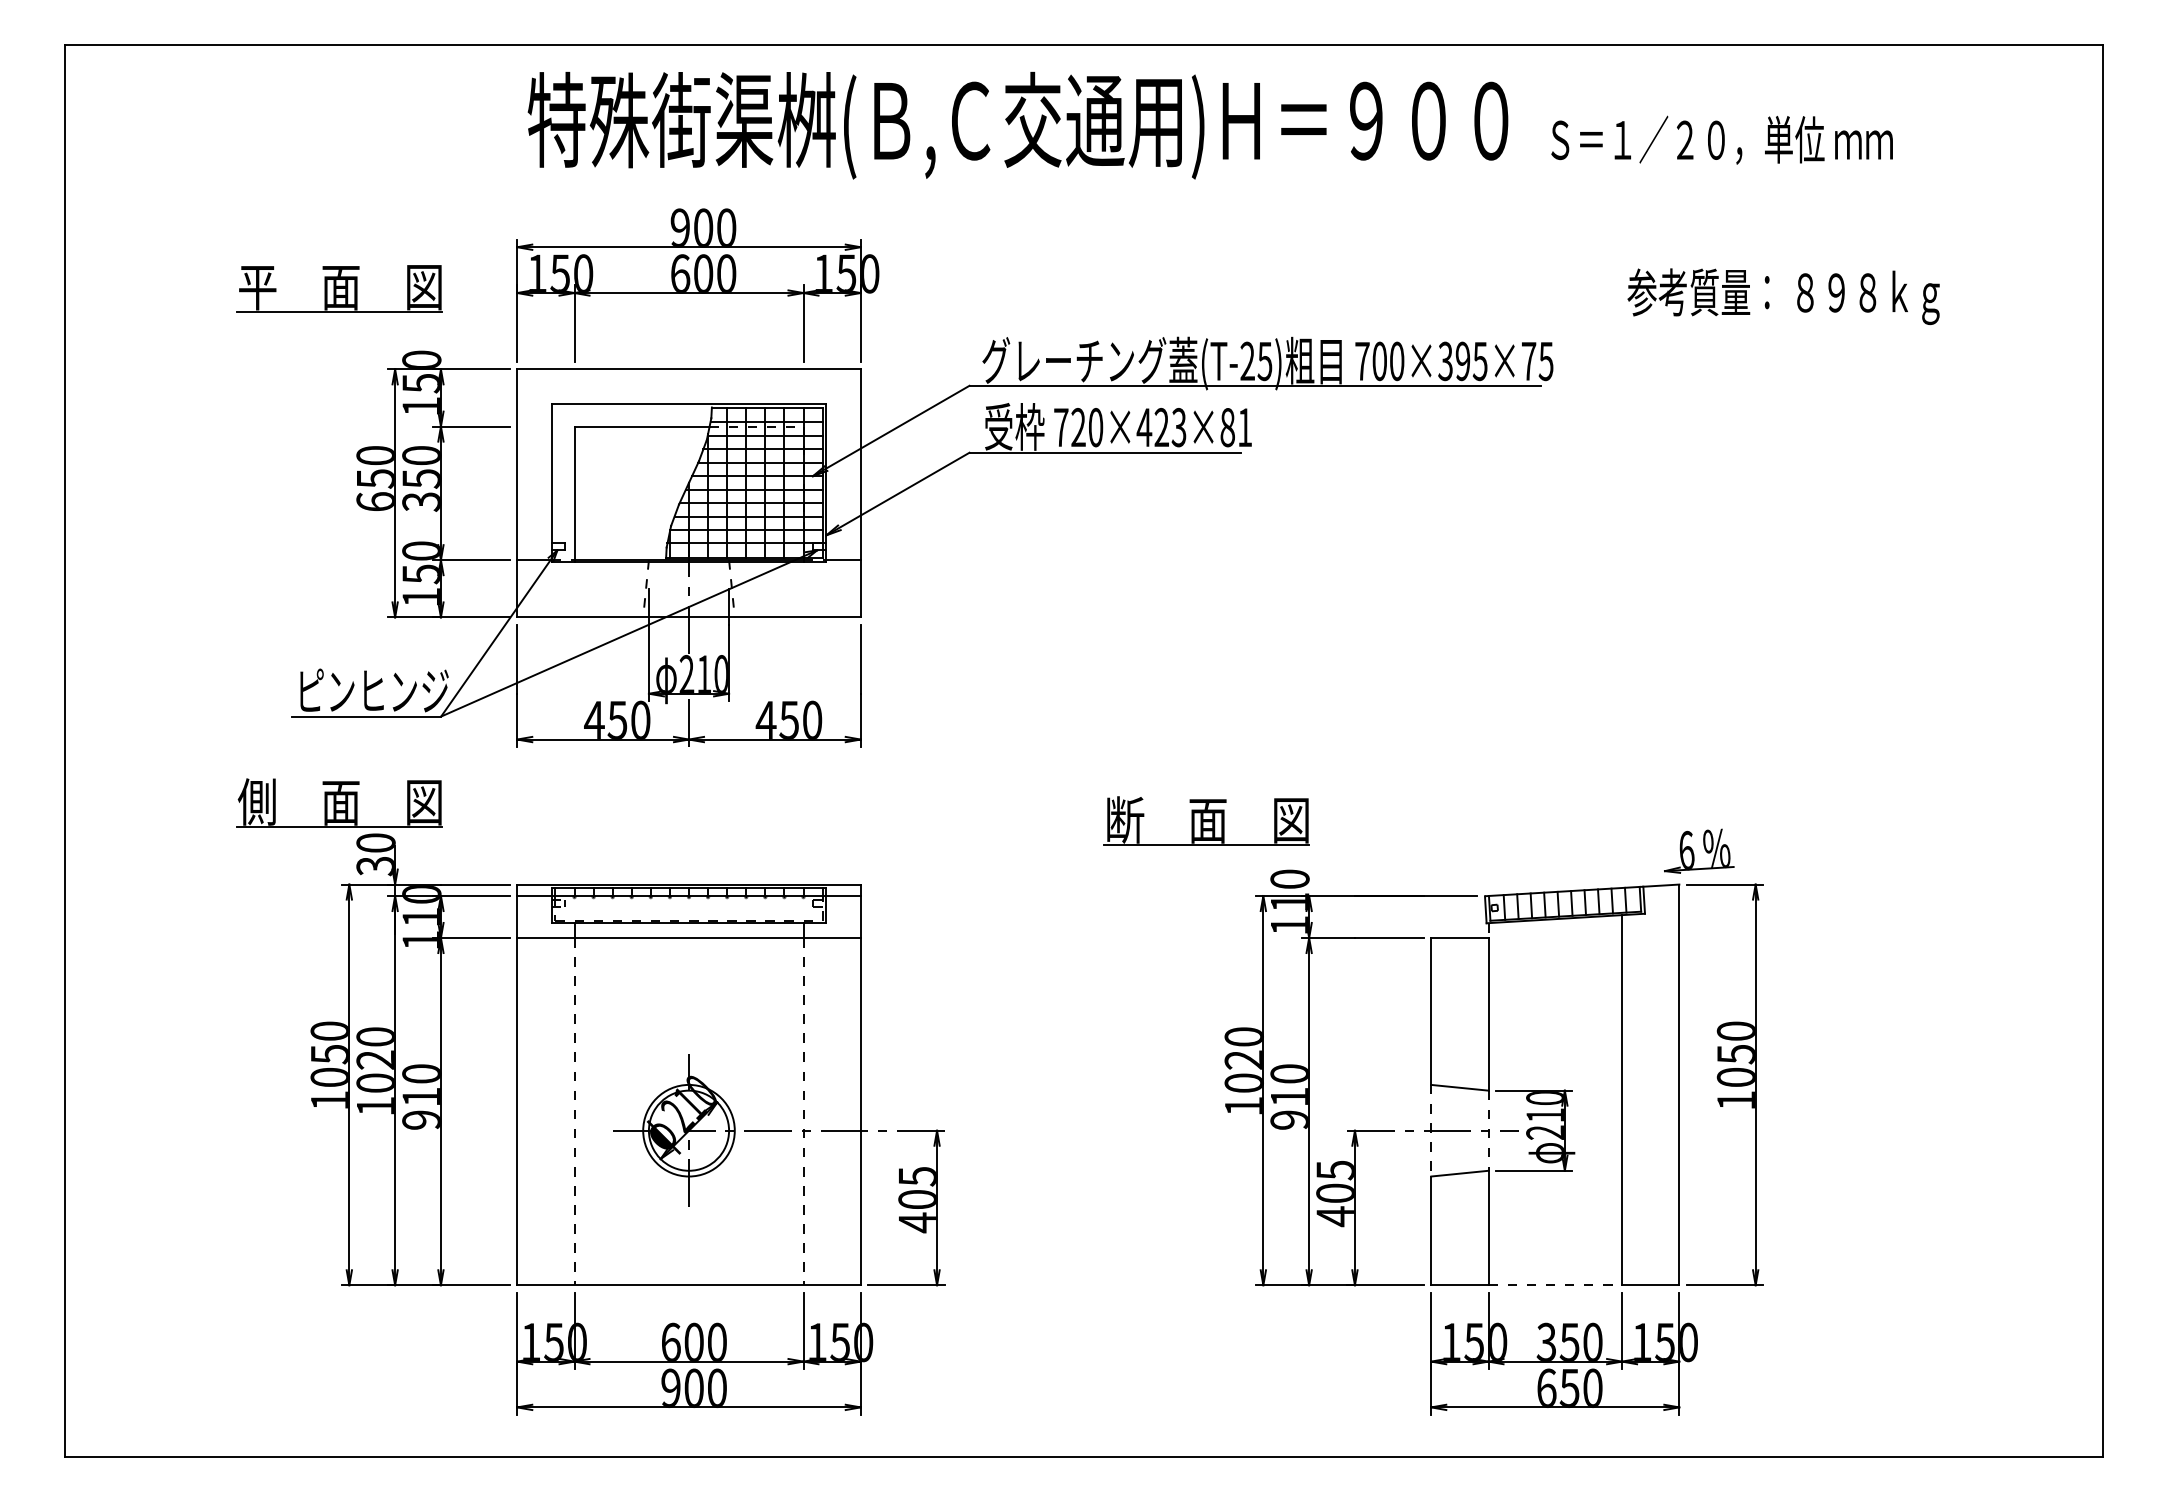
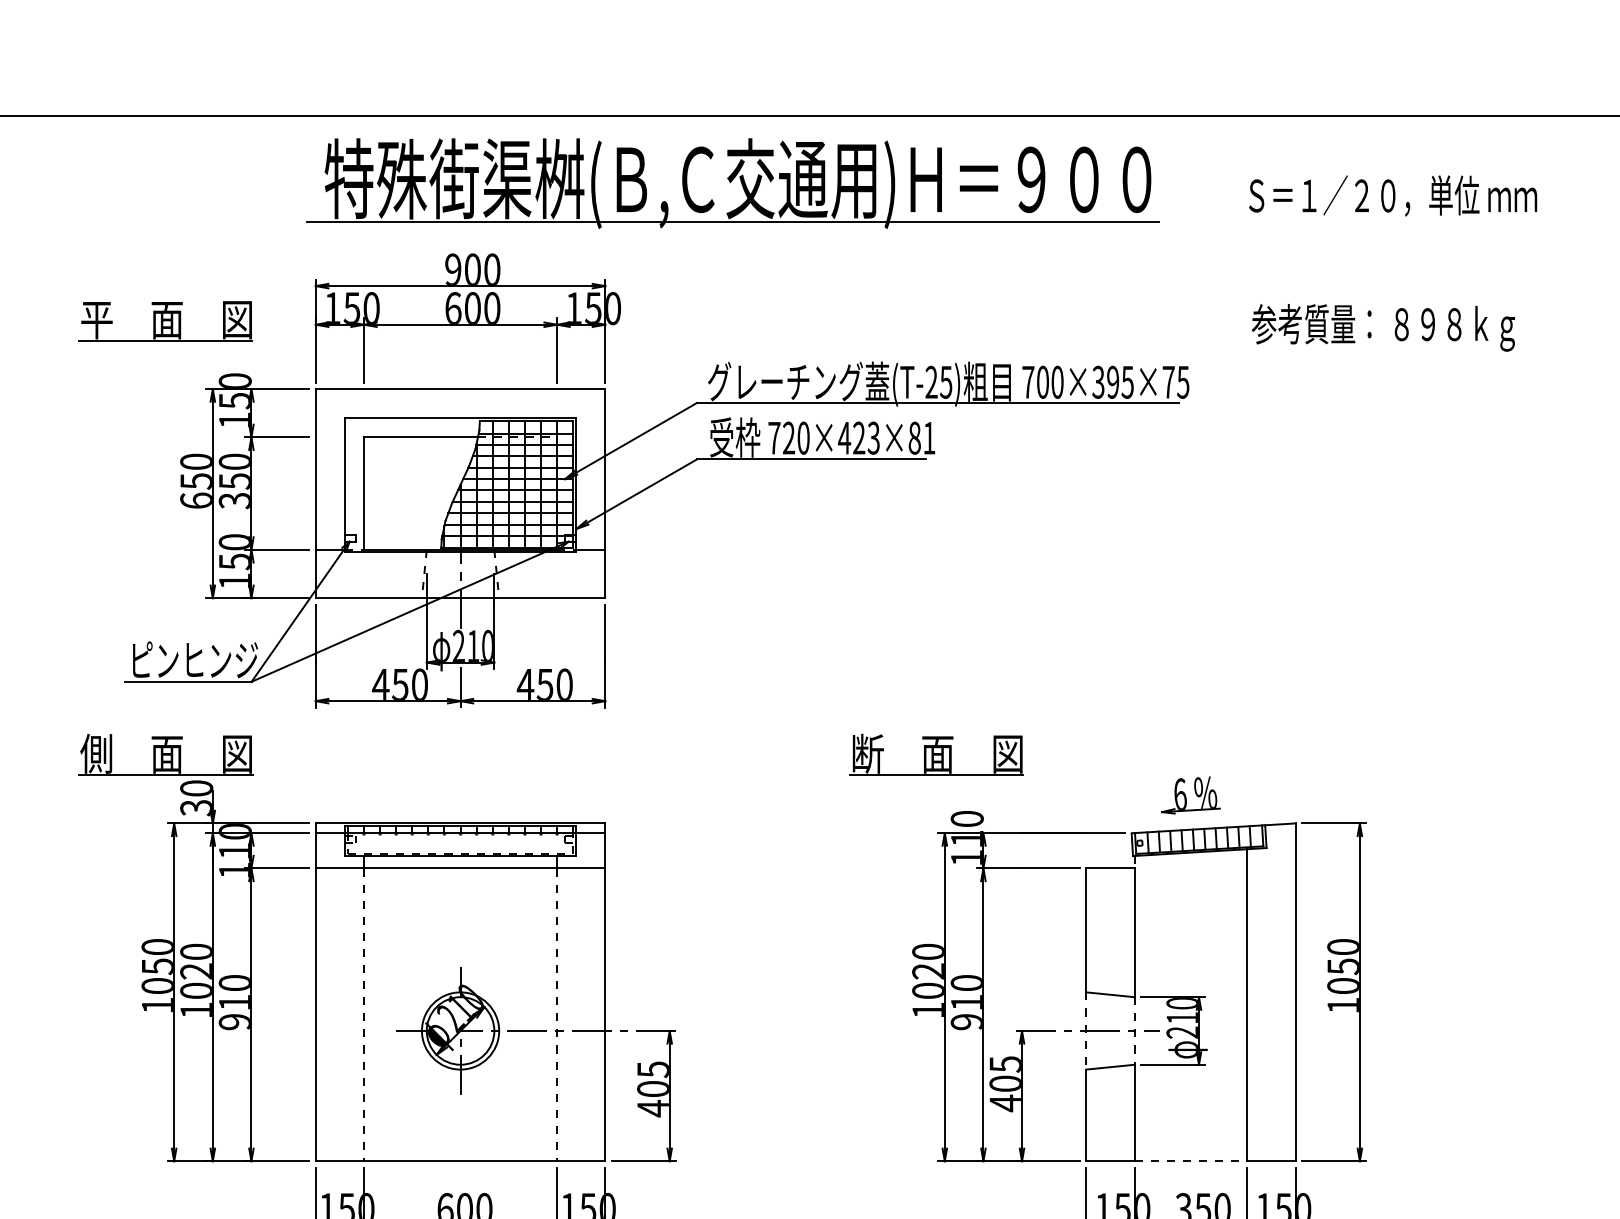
text: (1721, 139) -> (1392, 195), moved
line: (1011, 170) -> (732, 221), added
part: (1206, 820) -> (936, 754), moved
part: (1699, 850) -> (1191, 794), moved

